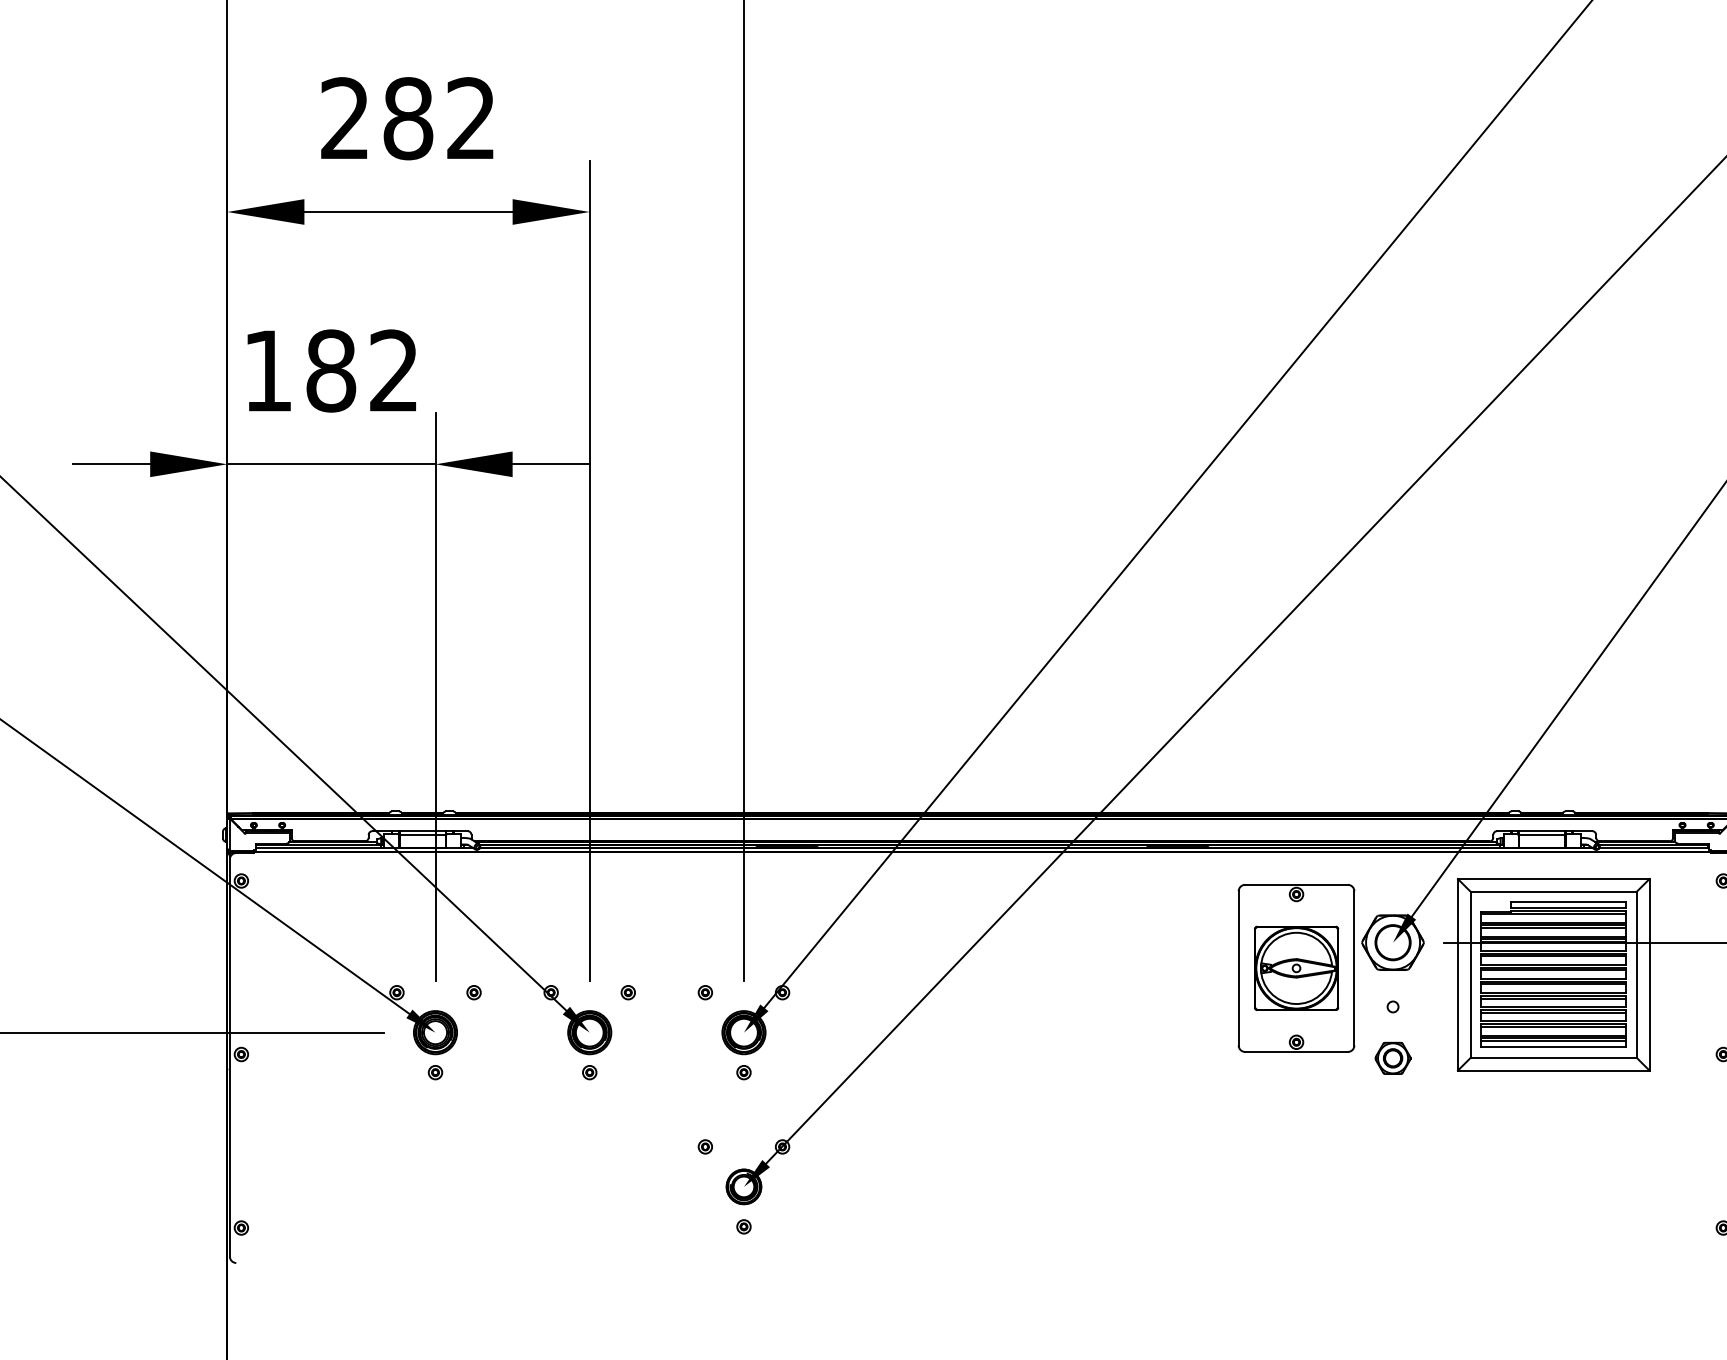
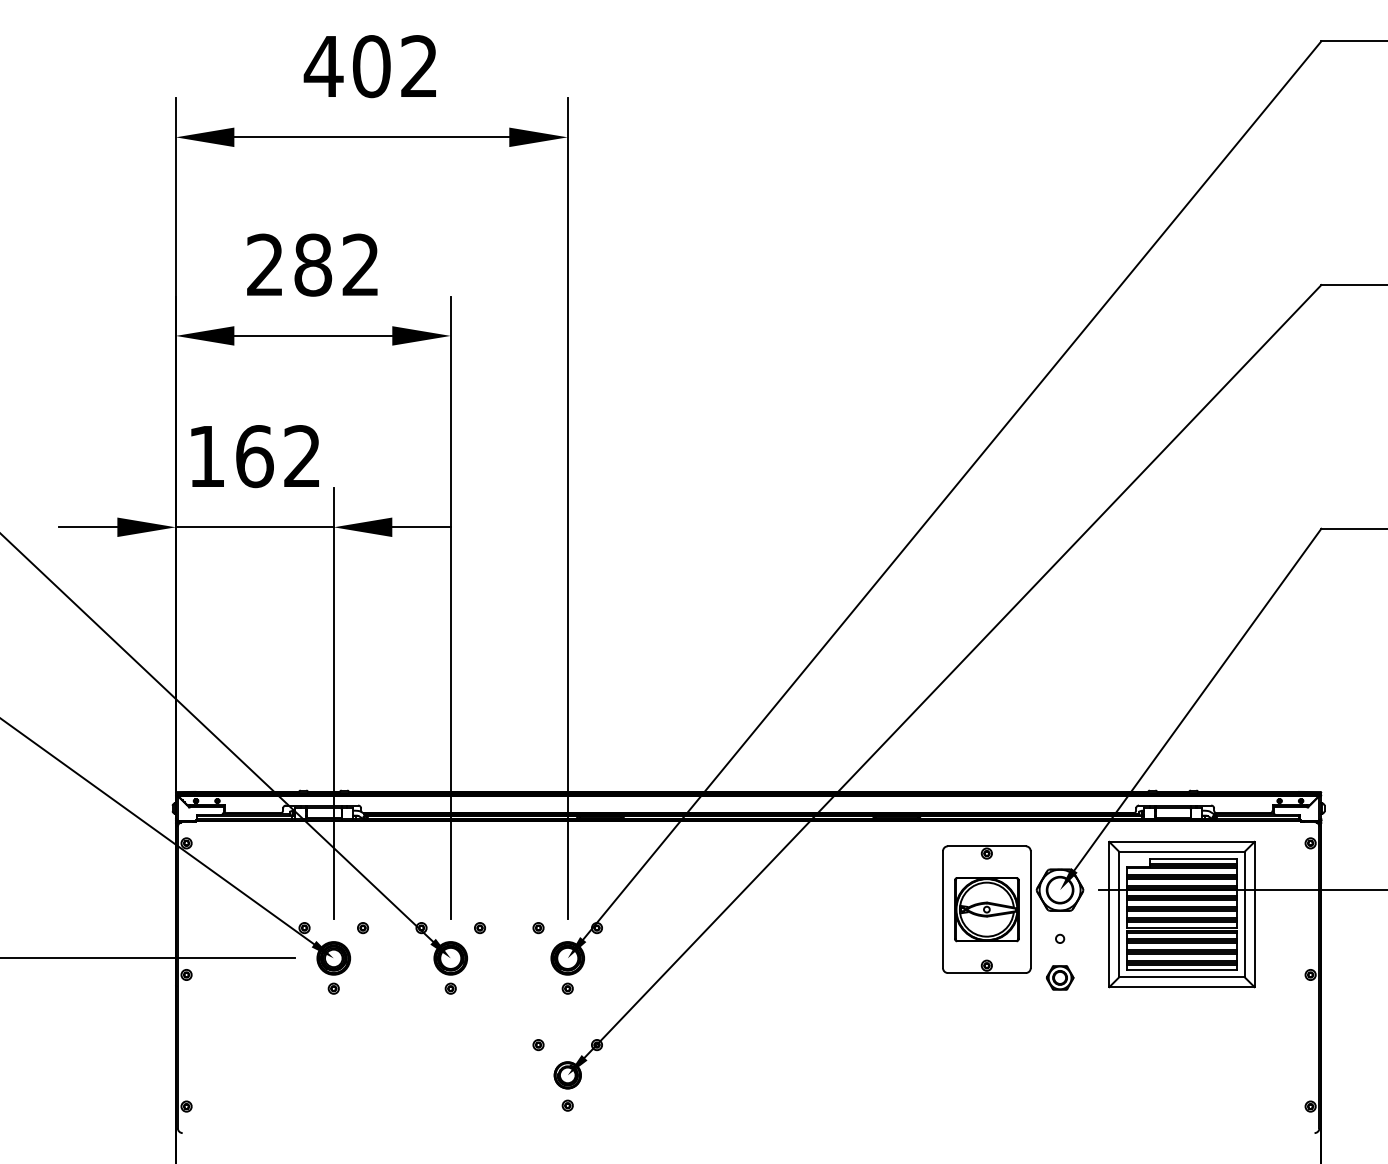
text: (330, 370) -> (254, 456), 182 -> 162

